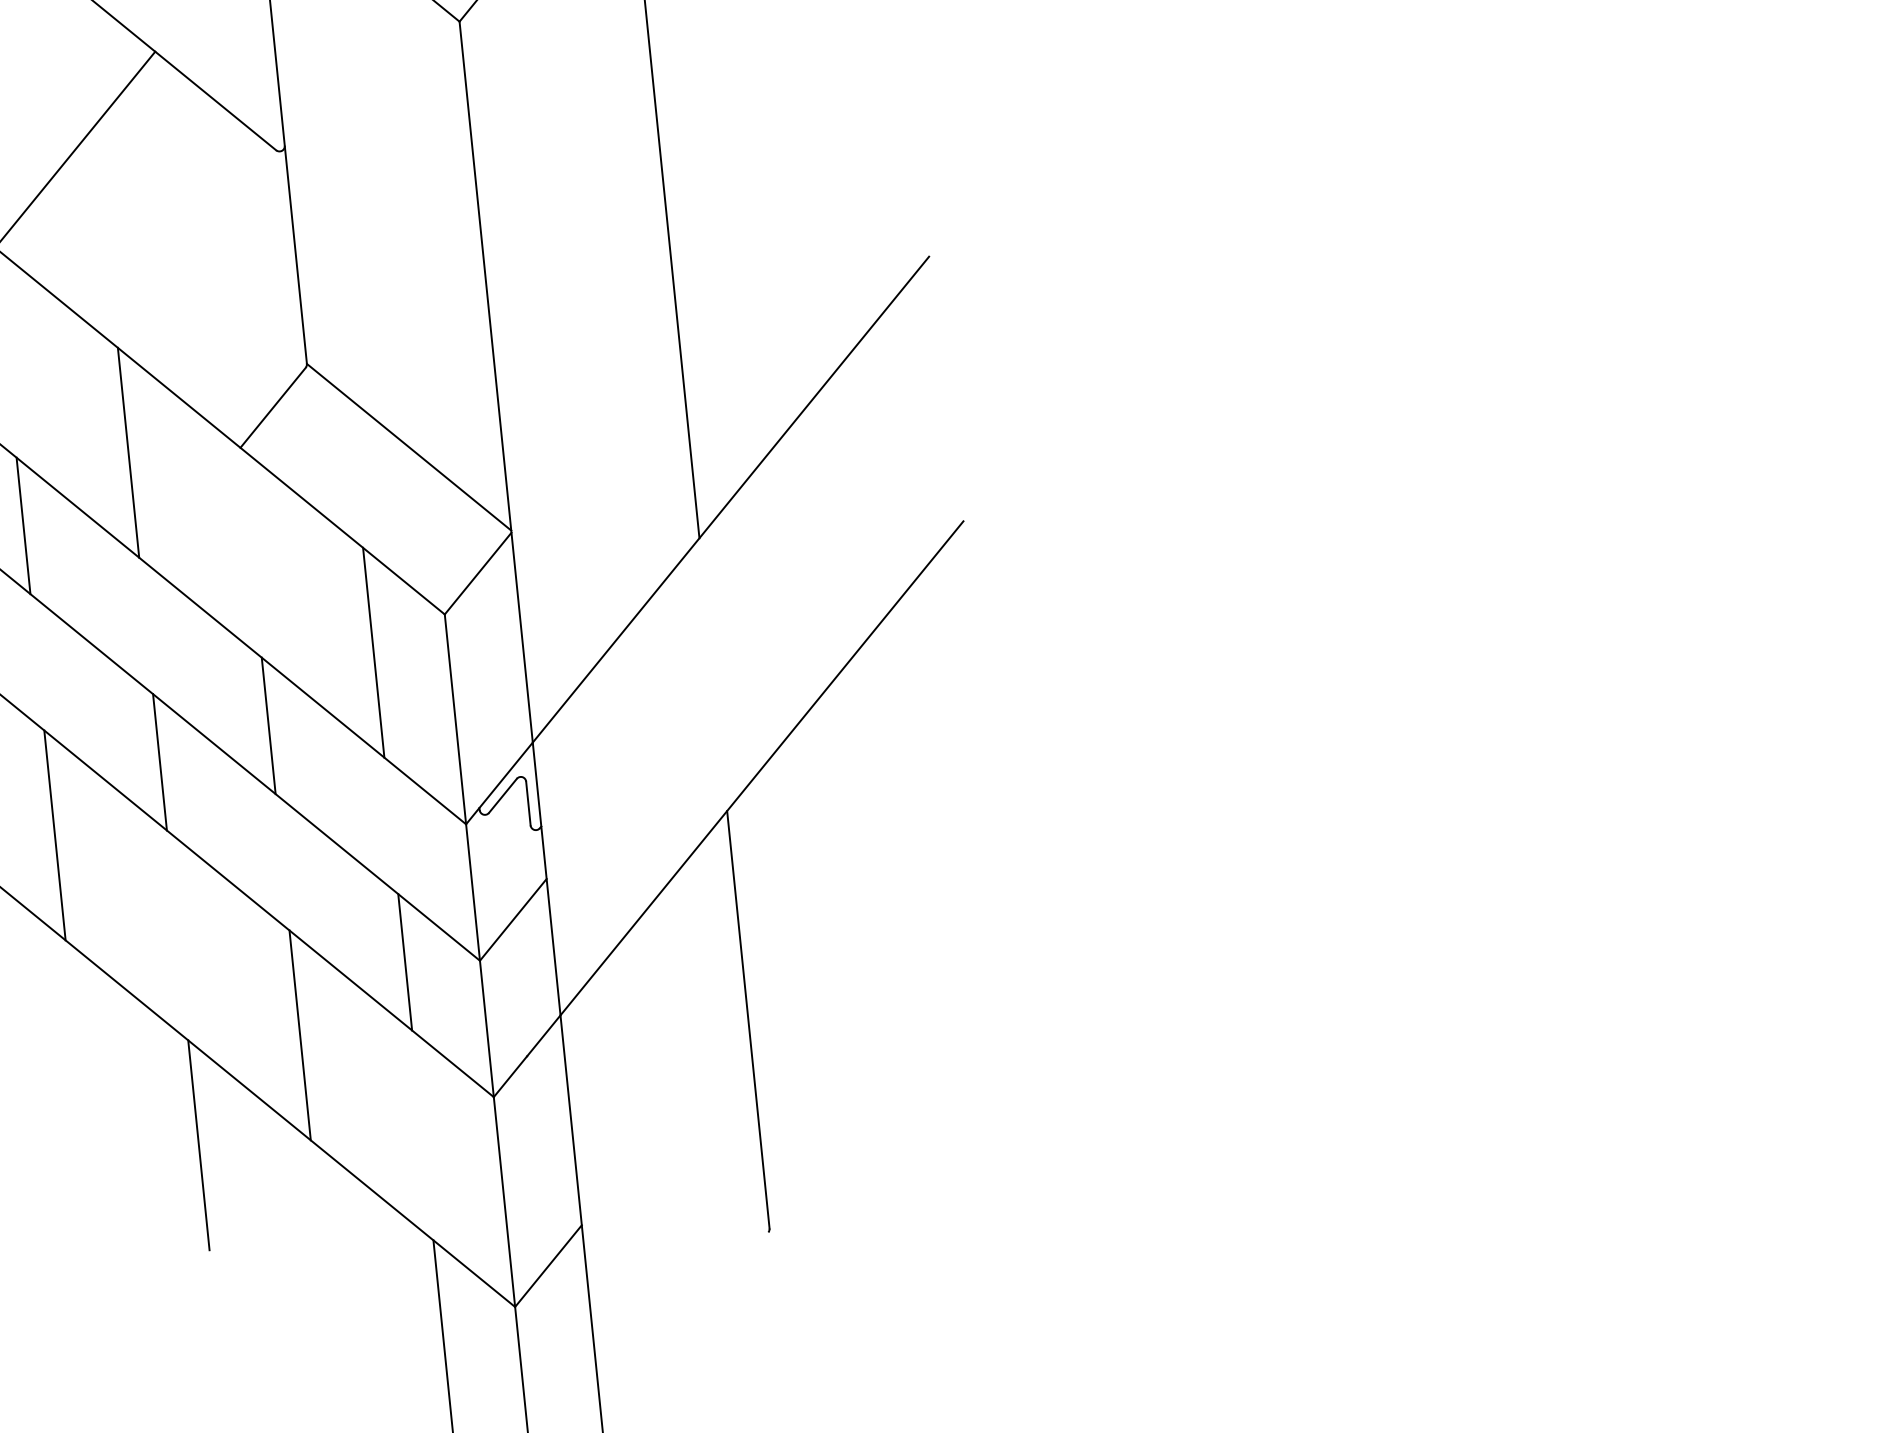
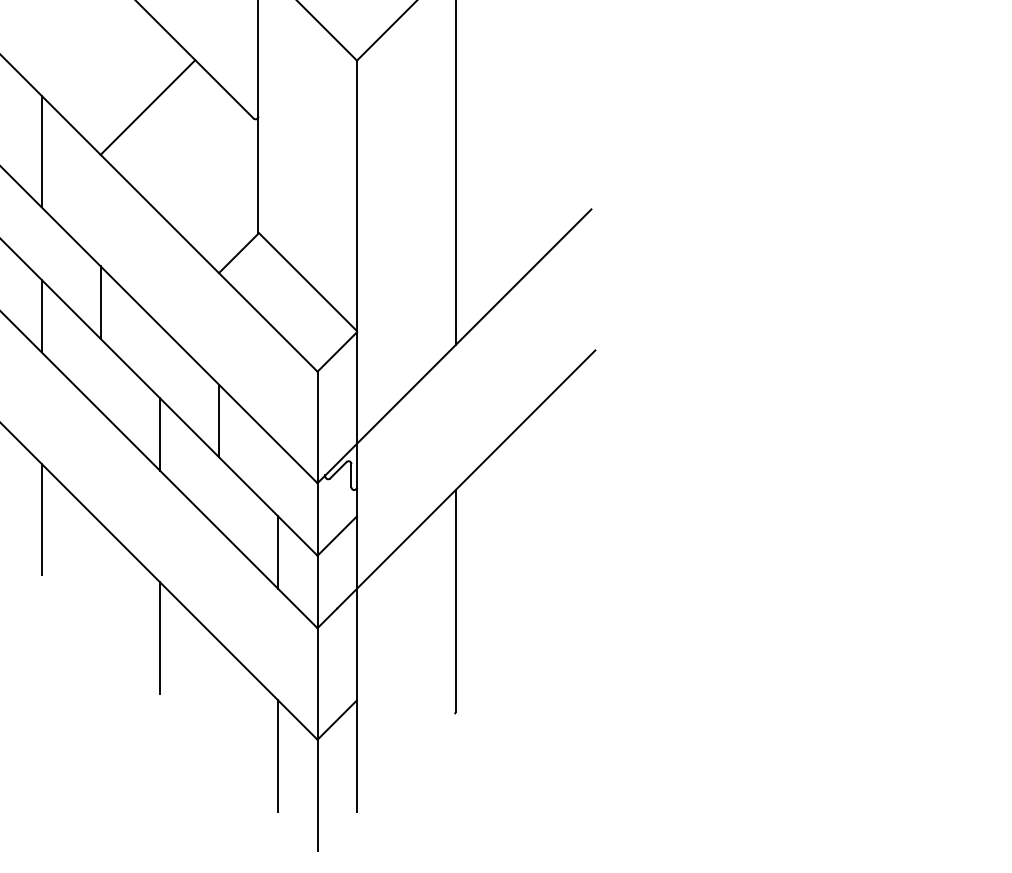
line: (127, 452) -> (159, 269), removed
line: (374, 651) -> (278, 387), removed
line: (54, 834) -> (100, 466), removed
line: (299, 1035) -> (218, 585), removed

